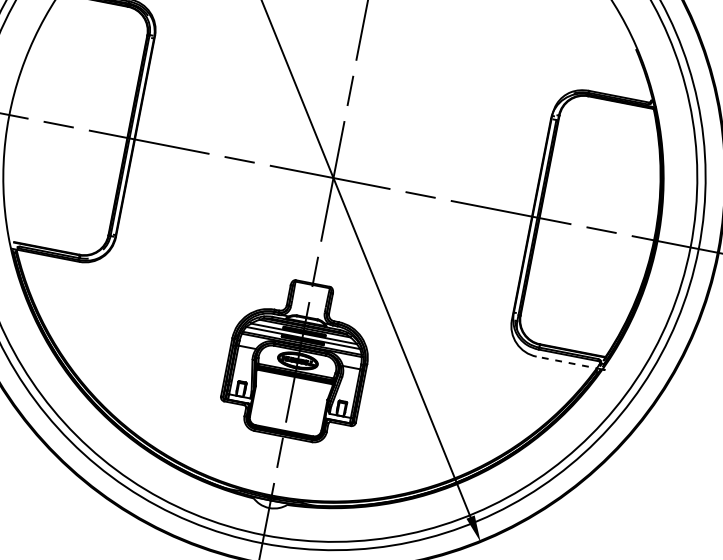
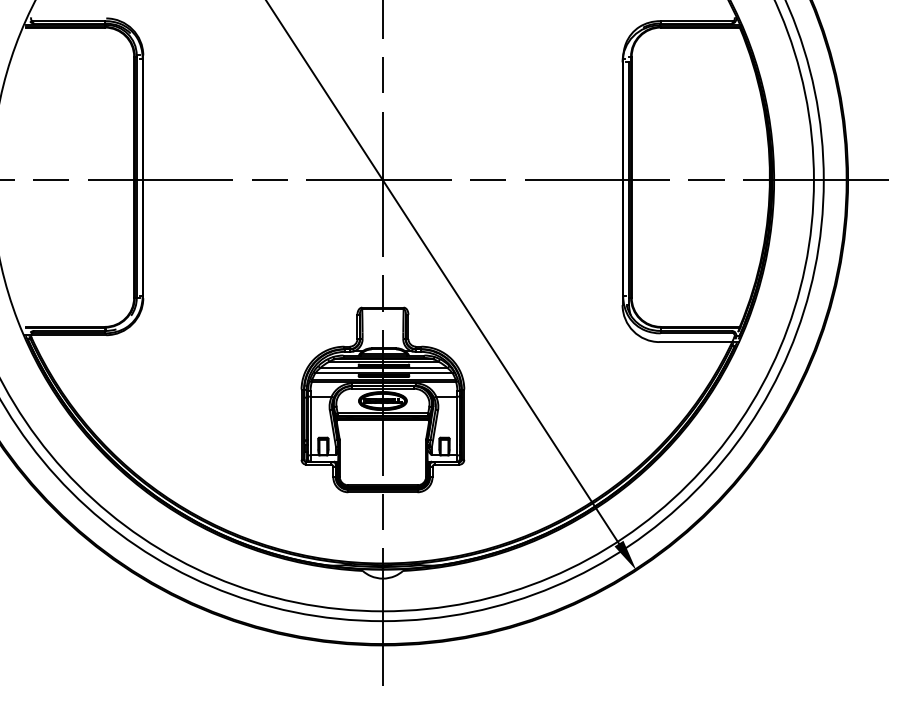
line: (569, 363) -> (699, 342), dashed -> solid

